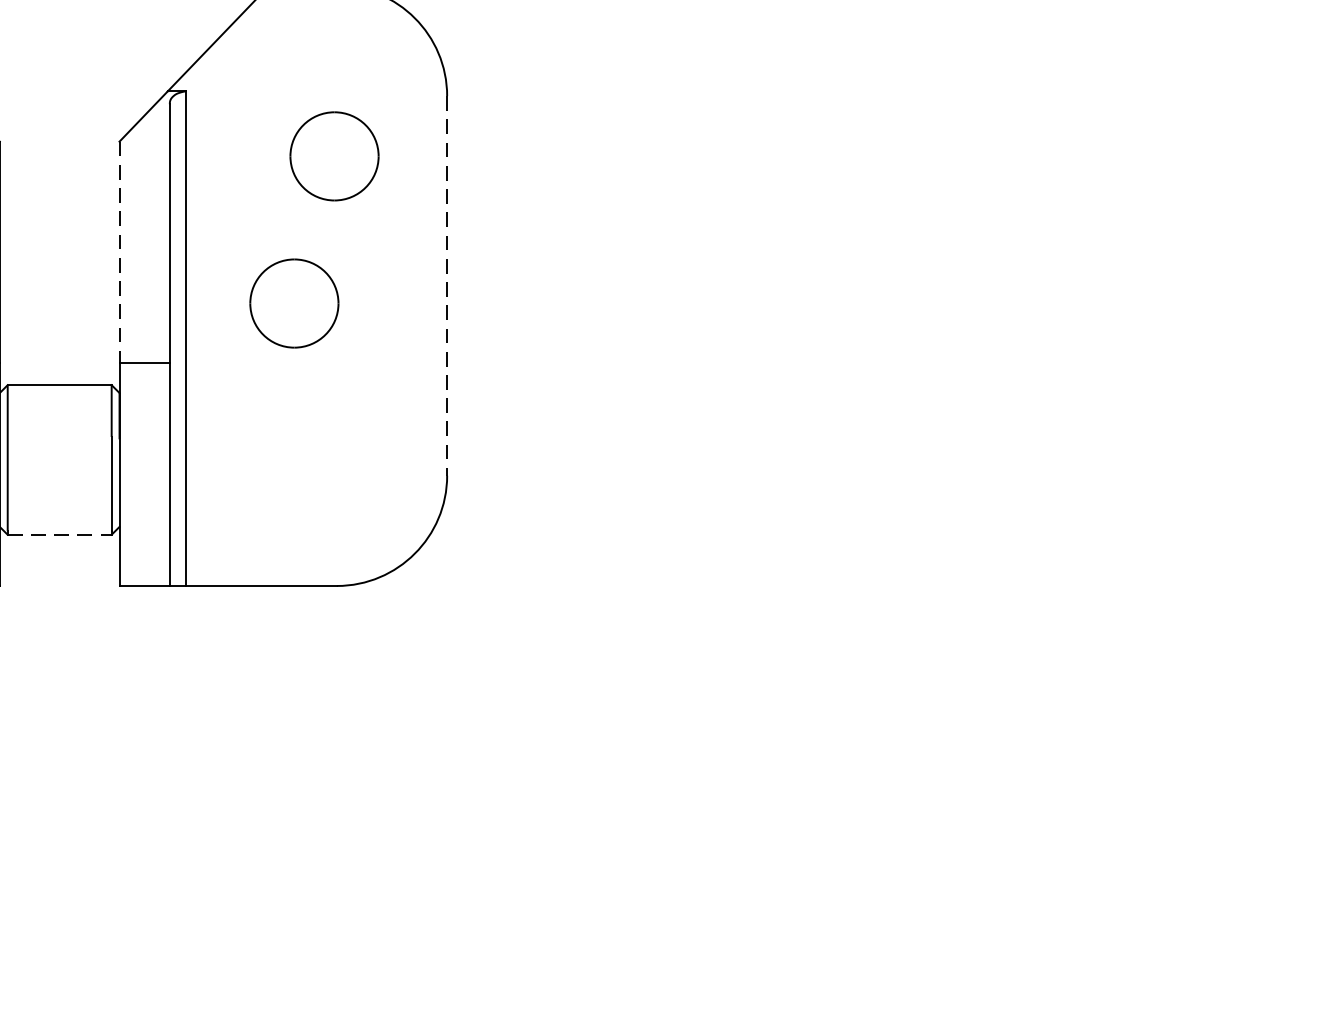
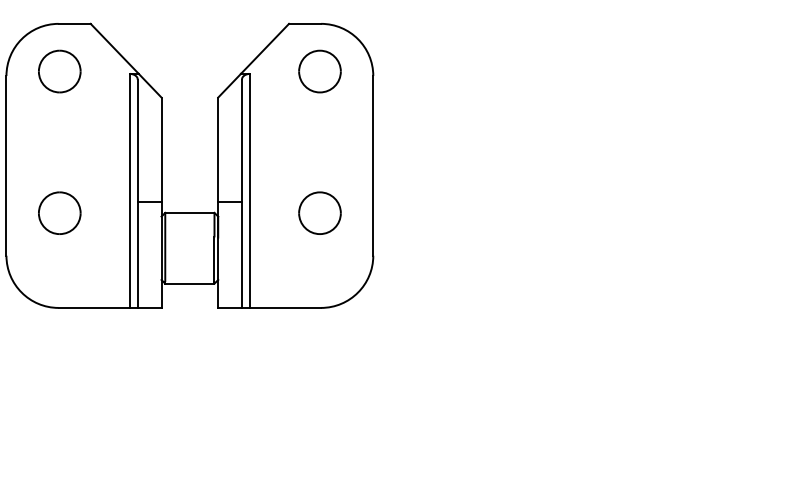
part: (333, 156) -> (319, 71), moved
line: (120, 253) -> (218, 150), dashed -> solid
line: (447, 285) -> (373, 165), dashed -> solid
part: (293, 301) -> (319, 212), moved
line: (58, 534) -> (189, 283), dashed -> solid

